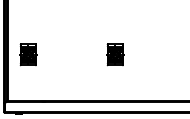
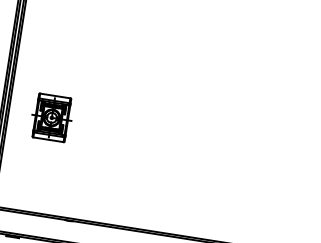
part: (115, 54) -> (233, 145), removed

